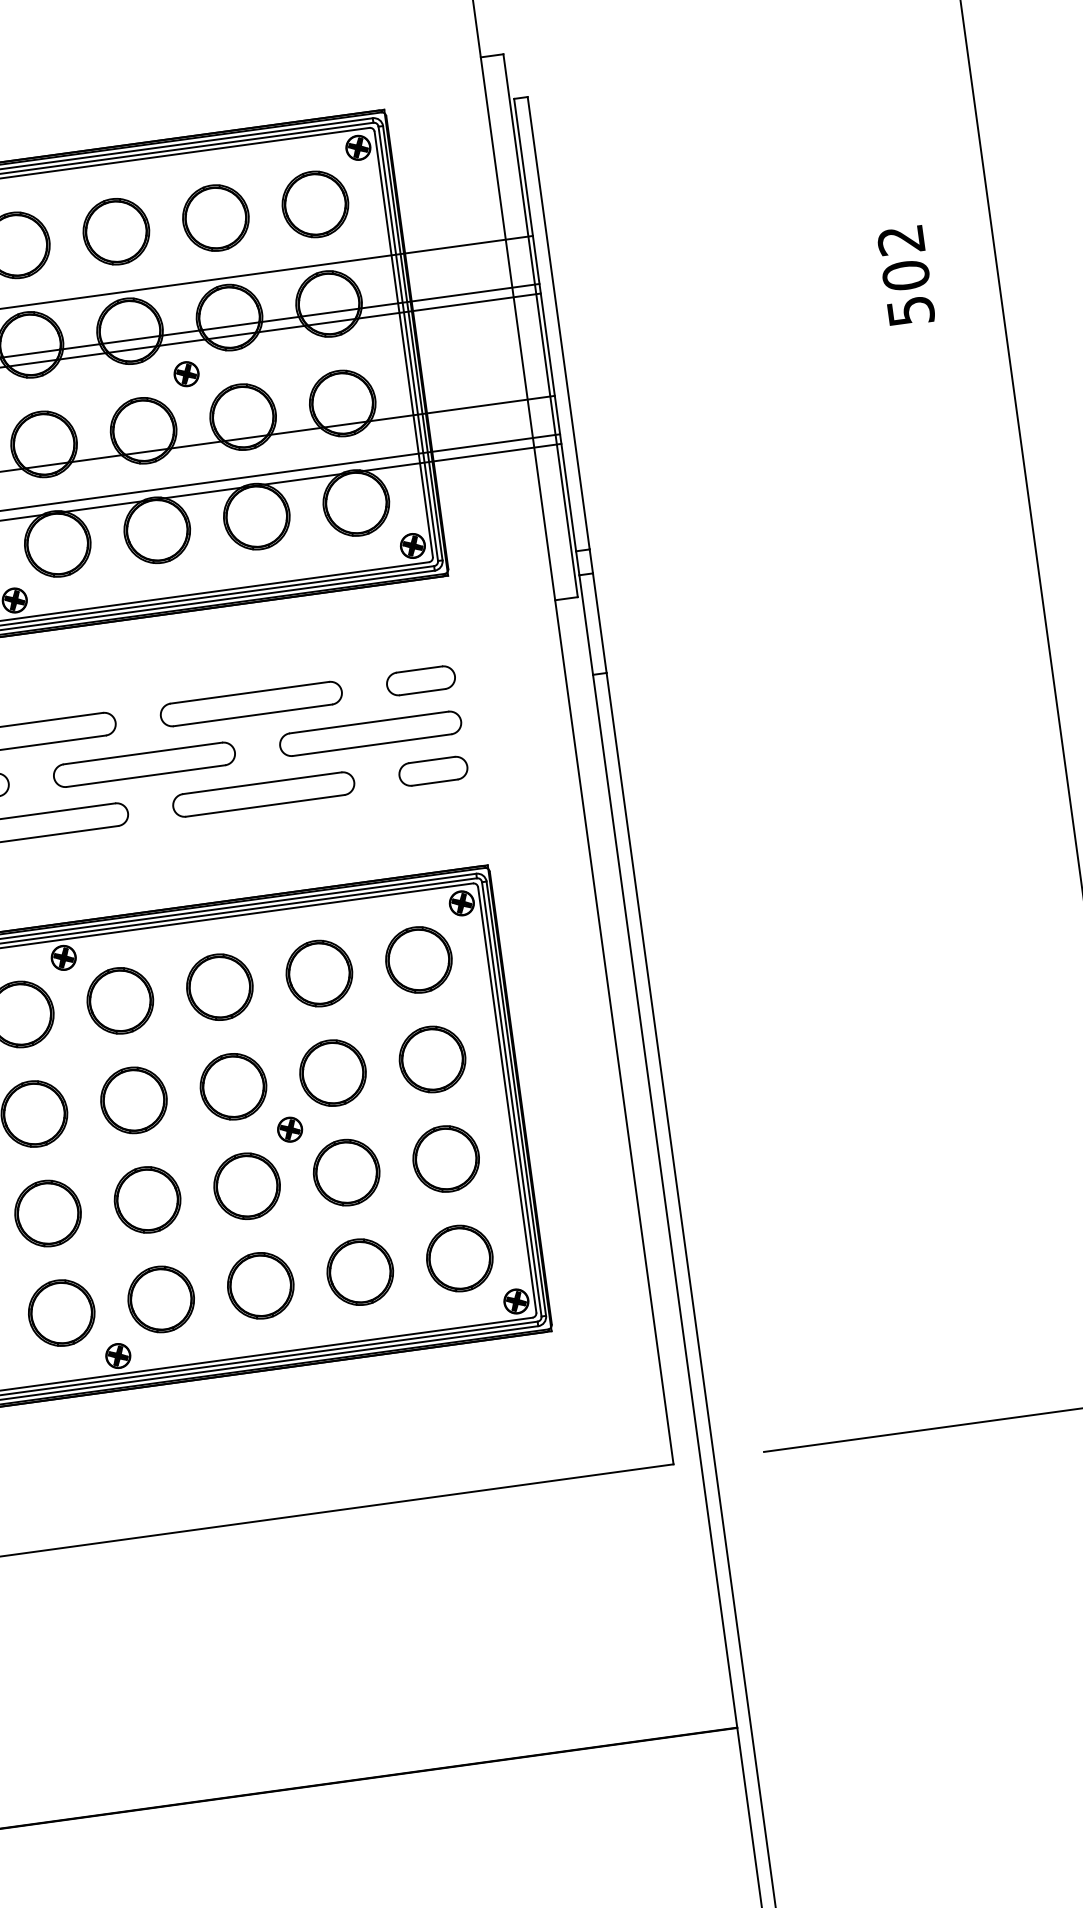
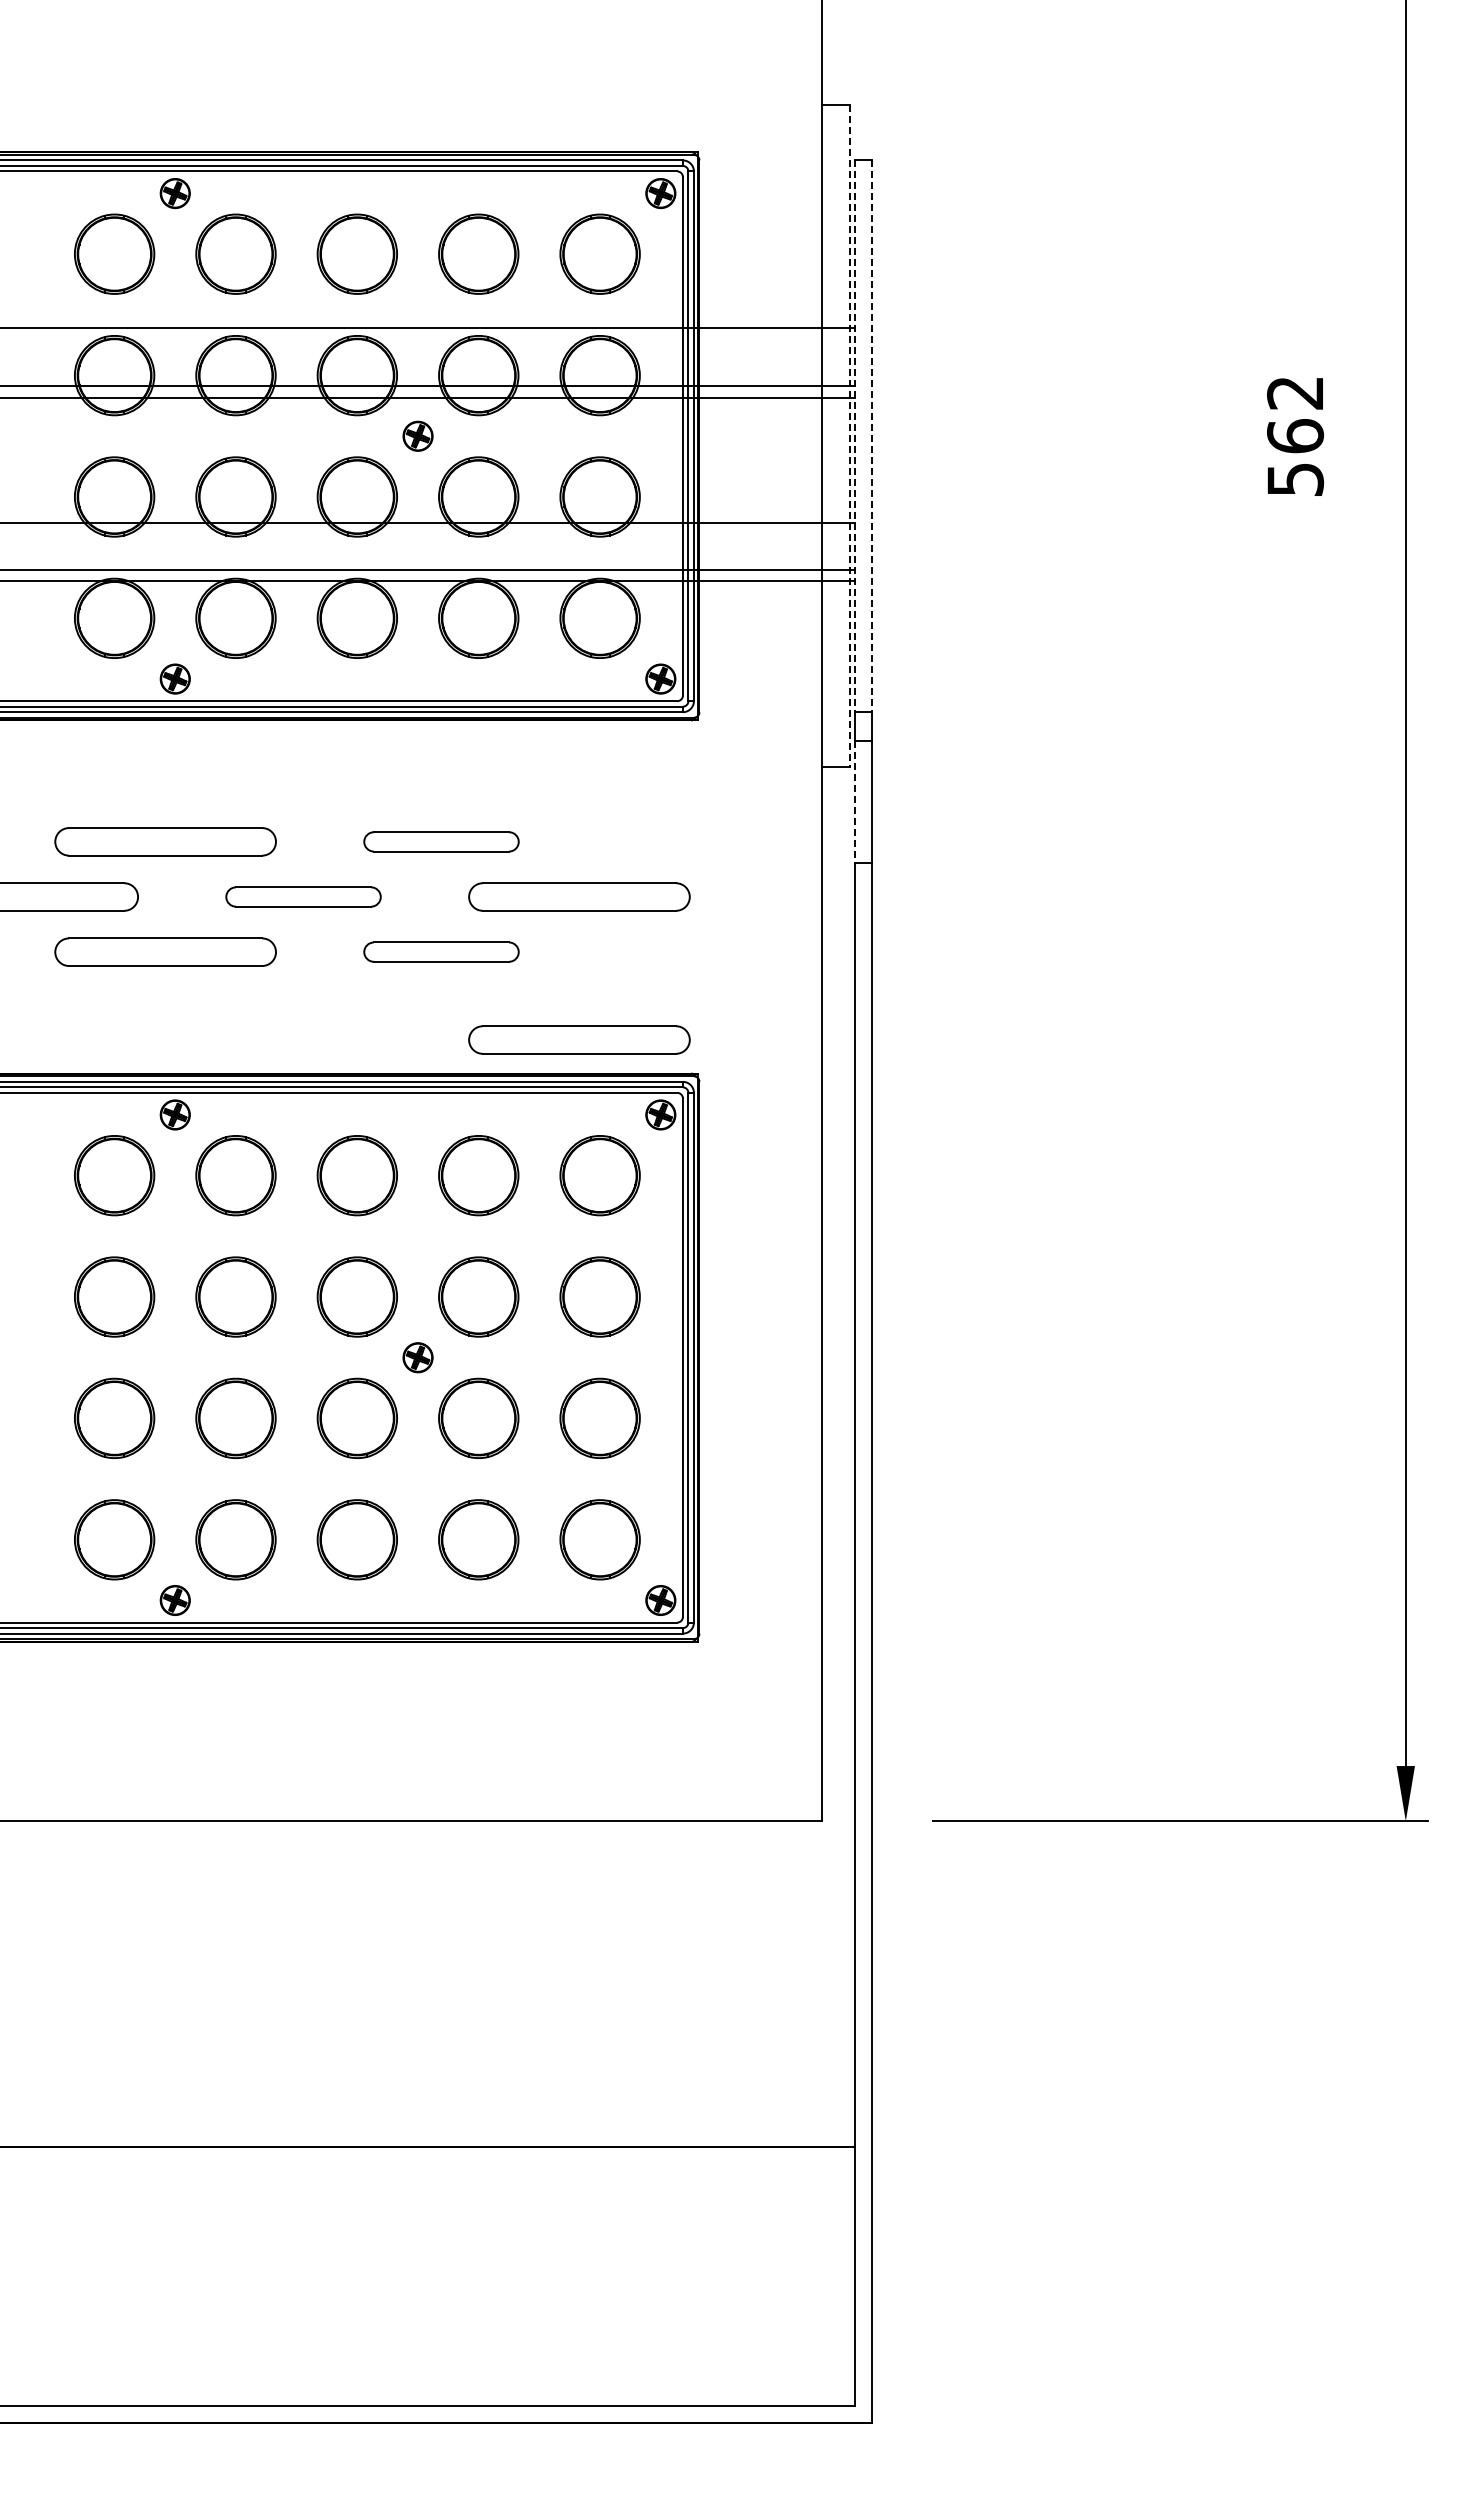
text: (906, 275) -> (1295, 436), 502 -> 562
line: (558, 323) -> (871, 436), solid -> dashed
line: (540, 325) -> (849, 436), solid -> dashed
line: (545, 325) -> (855, 436), solid -> dashed
line: (586, 625) -> (855, 802), solid -> dashed
part: (421, 680) -> (648, 841), removed
part: (251, 703) -> (441, 841), size x0.7
part: (144, 764) -> (303, 896), size x0.7
part: (433, 770) -> (648, 951), removed
part: (263, 793) -> (441, 951), size x0.7
part: (386, 850) -> (579, 1039), added

